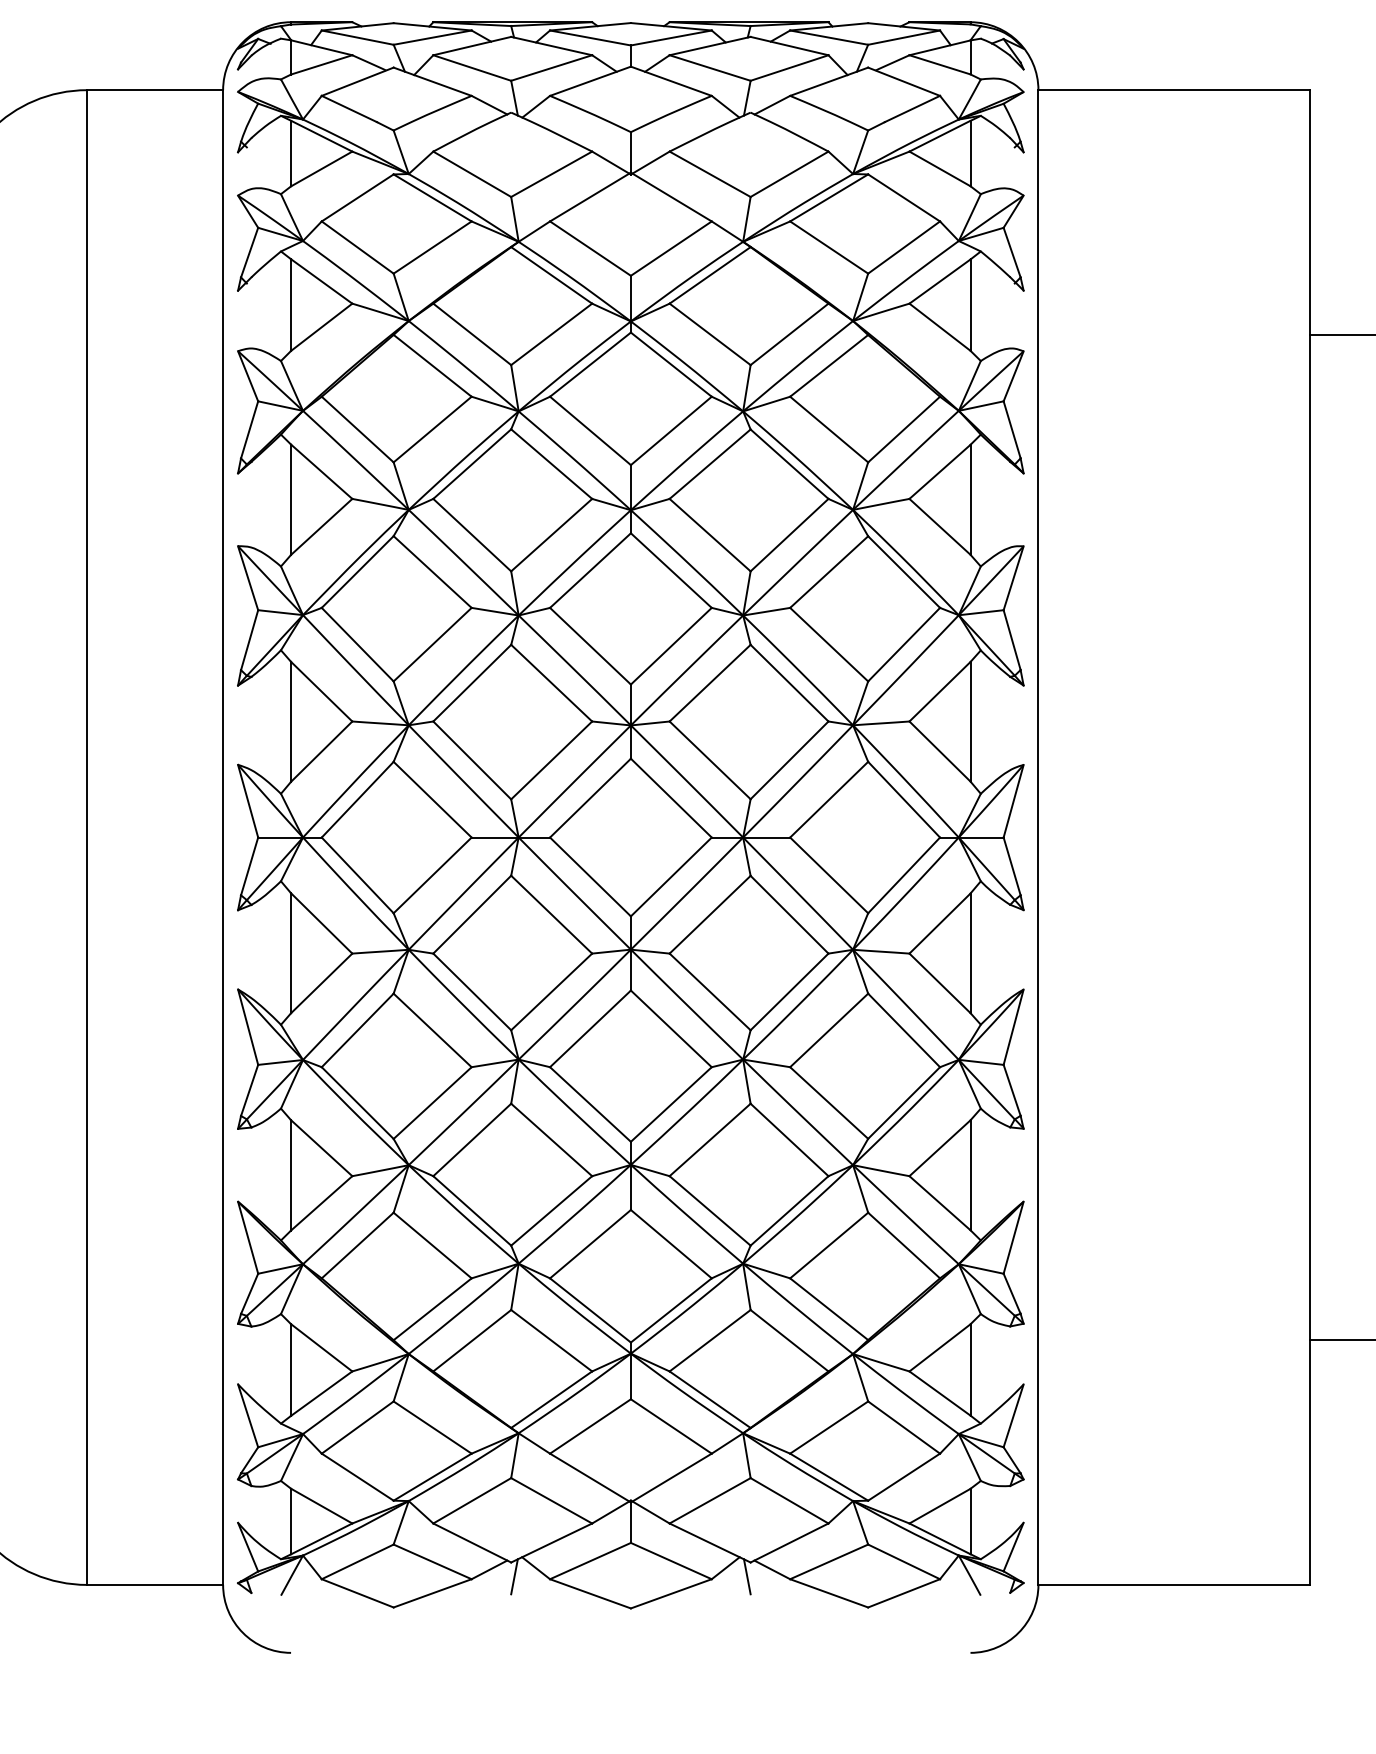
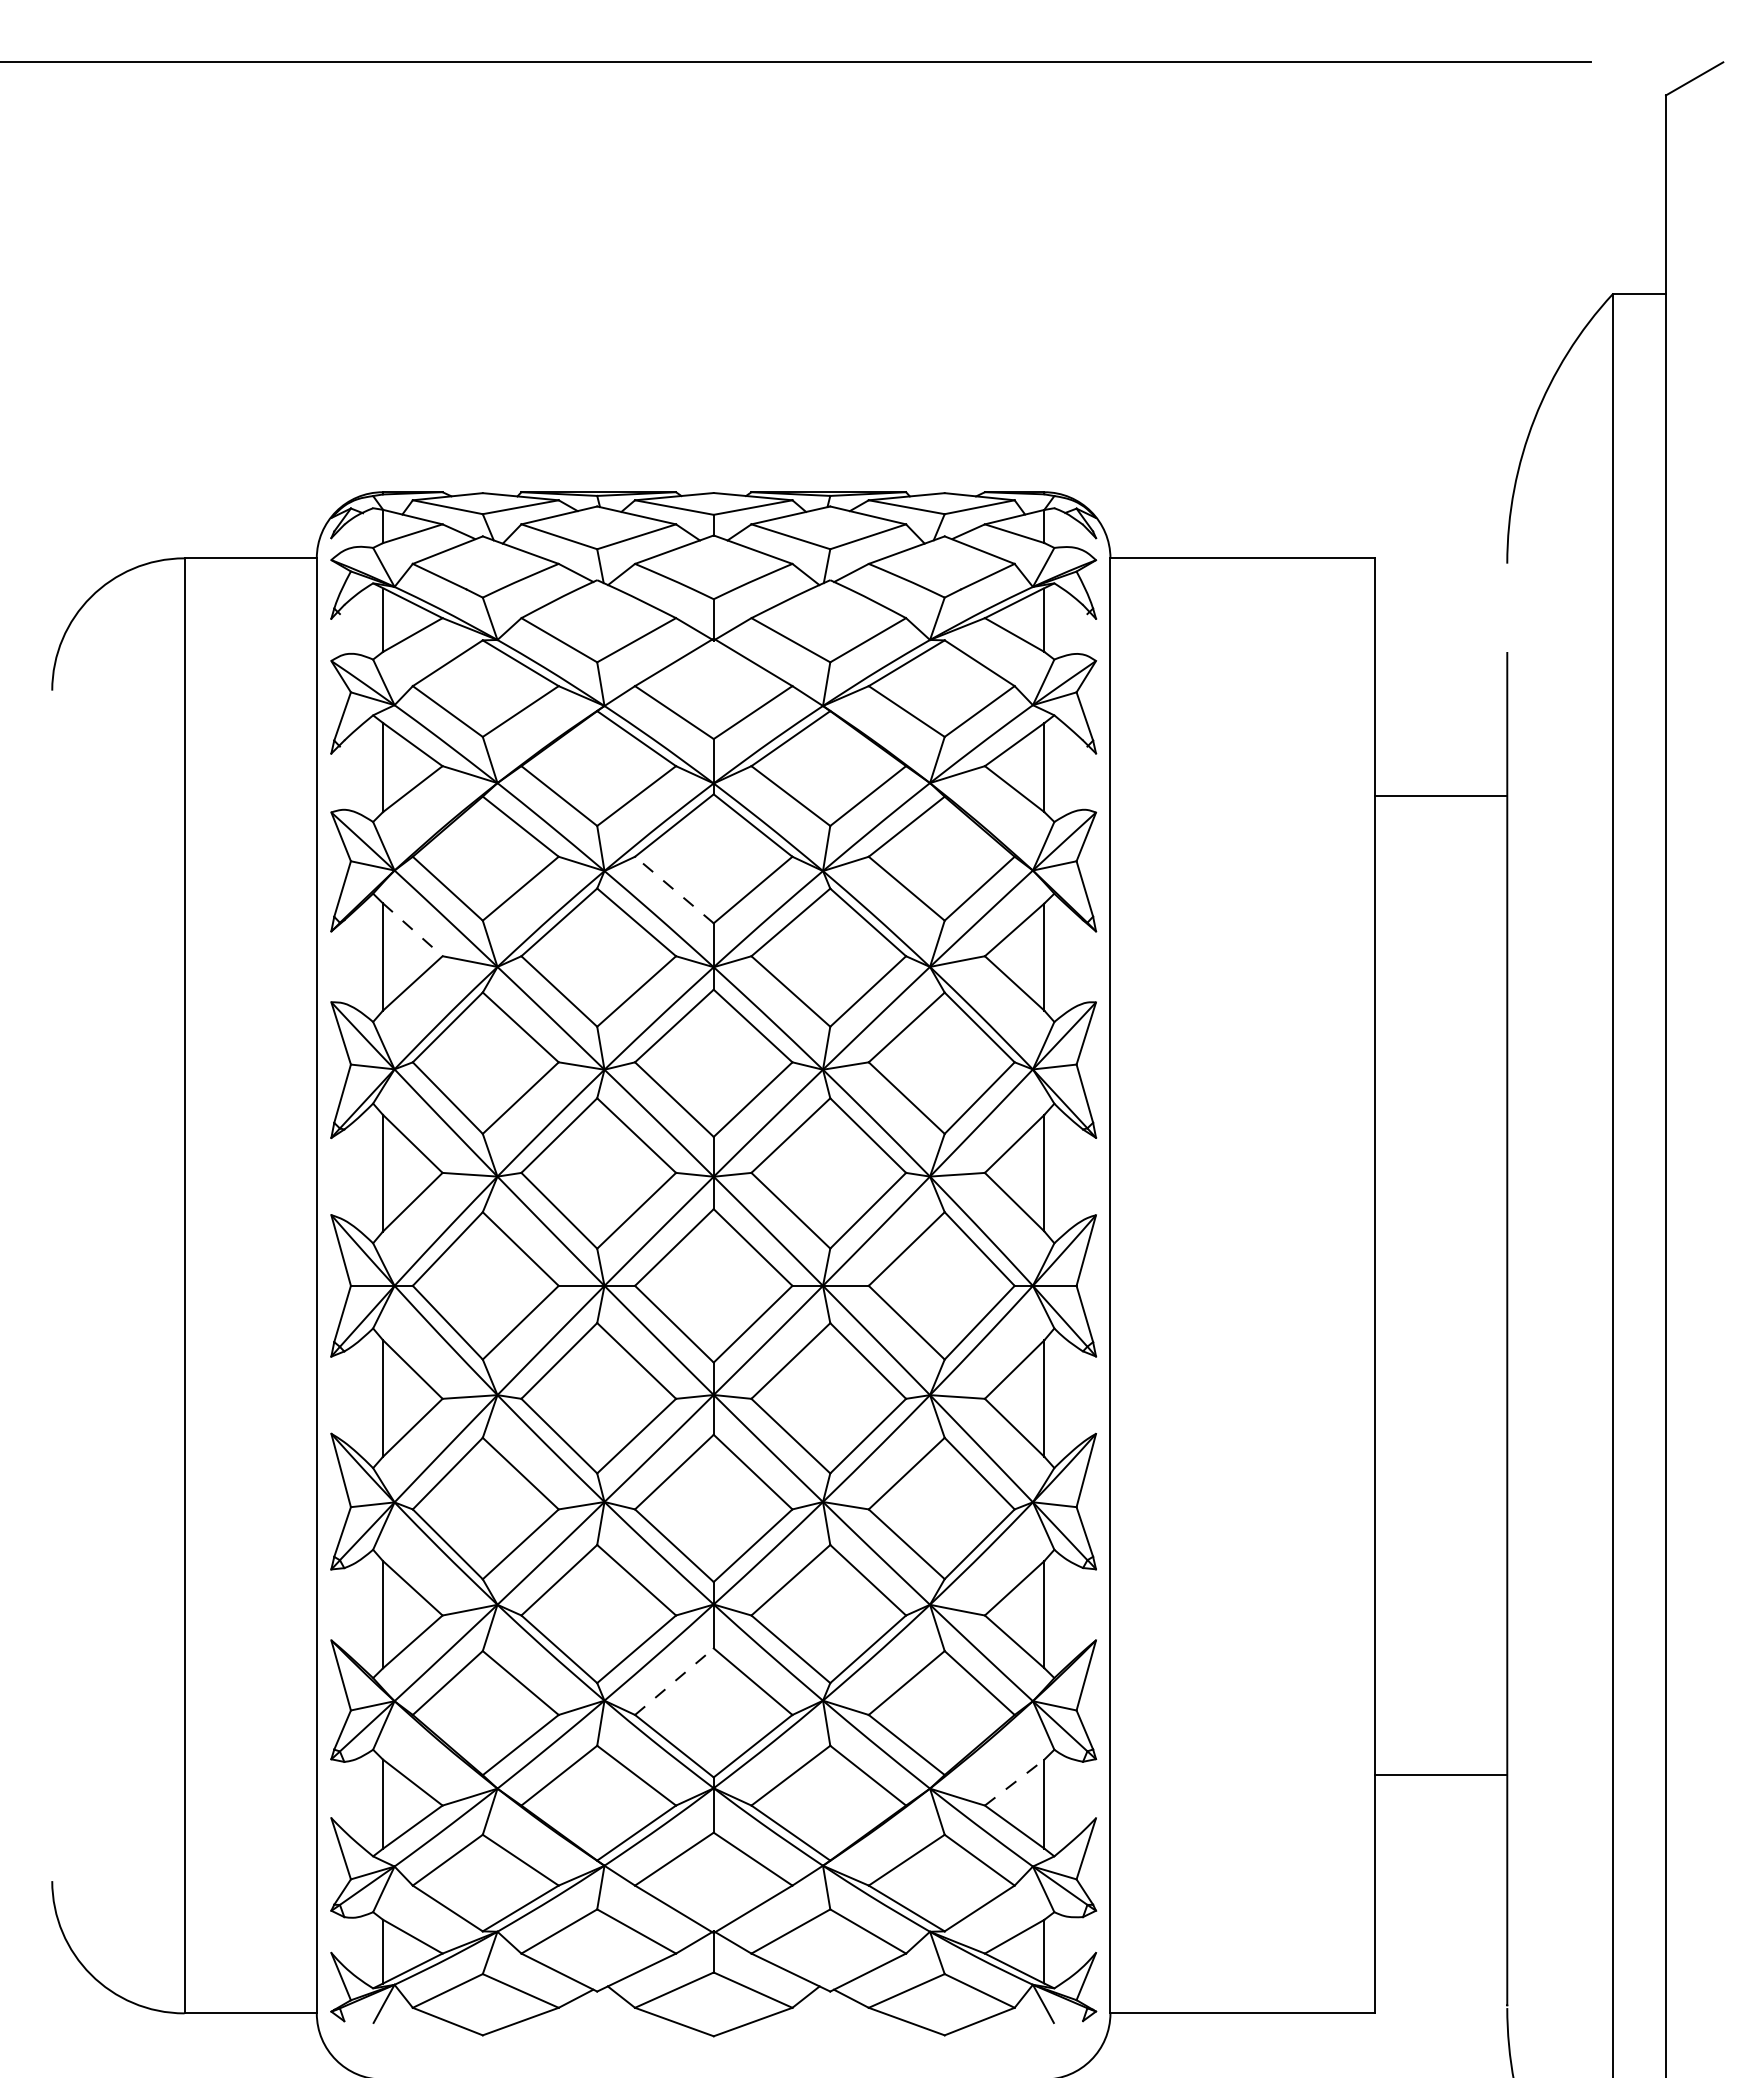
line: (590, 431) -> (674, 890), solid -> dashed
line: (321, 471) -> (412, 929), solid -> dashed
line: (590, 1243) -> (674, 1681), solid -> dashed
line: (939, 1347) -> (1014, 1782), solid -> dashed
line: (514, 1576) -> (600, 2005), removed
line: (746, 1576) -> (826, 2005), removed

